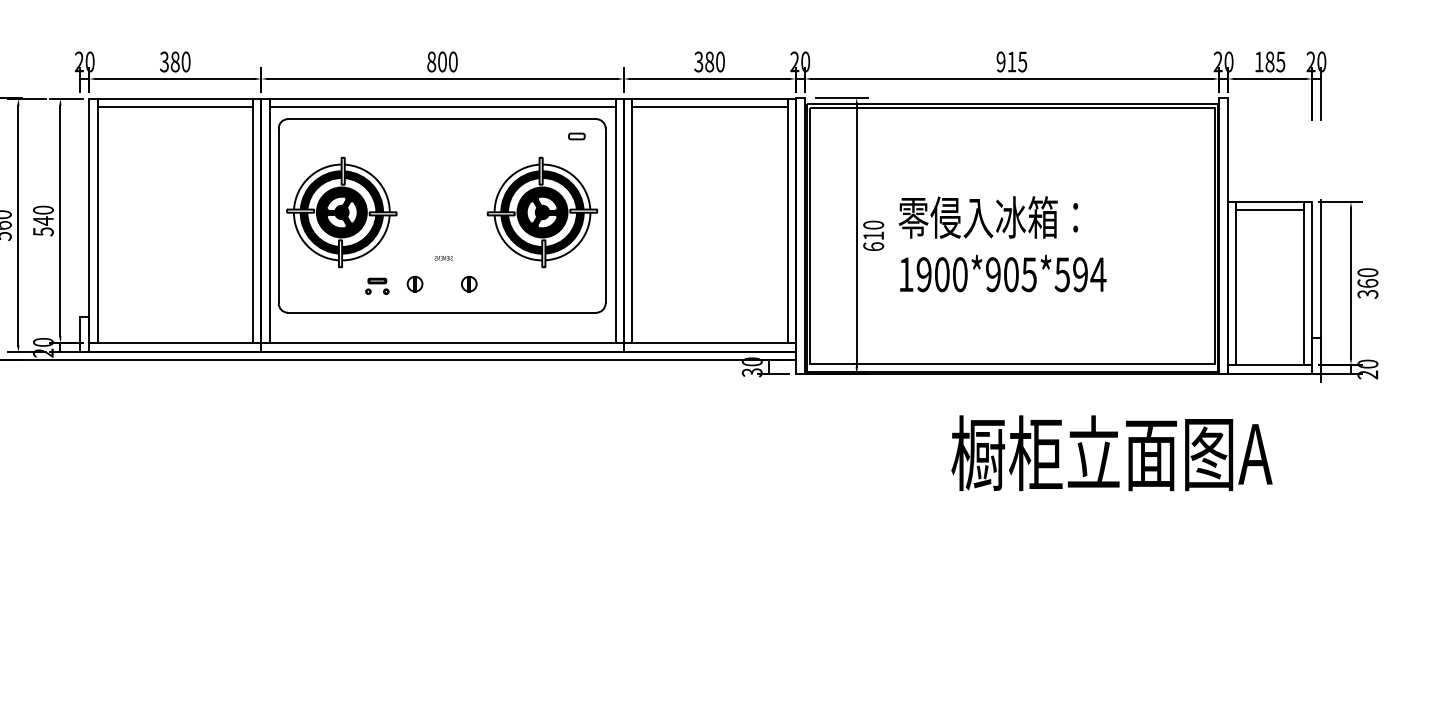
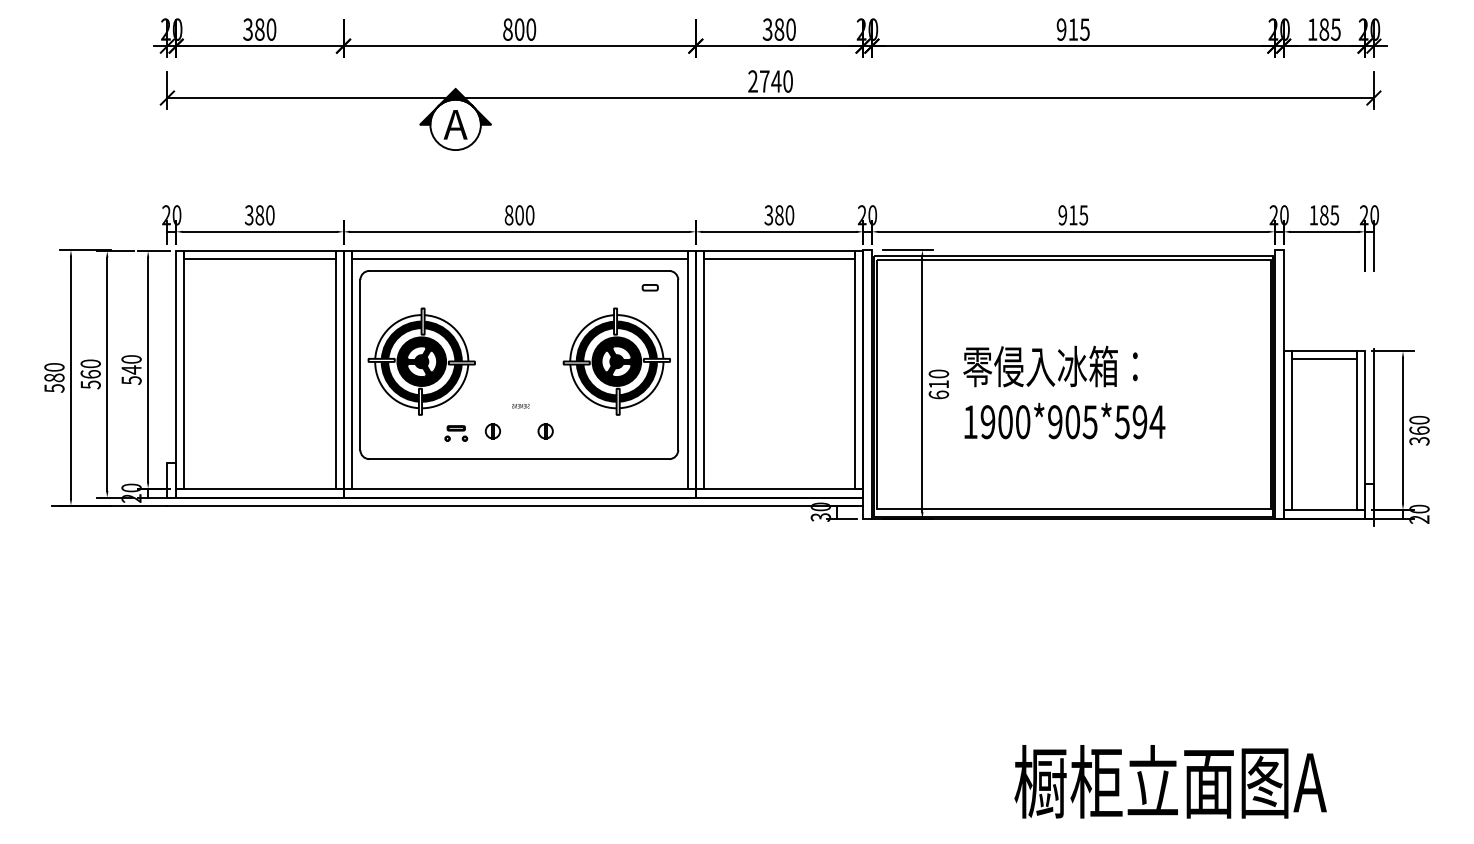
text: (1111, 452) -> (1170, 781), moved

